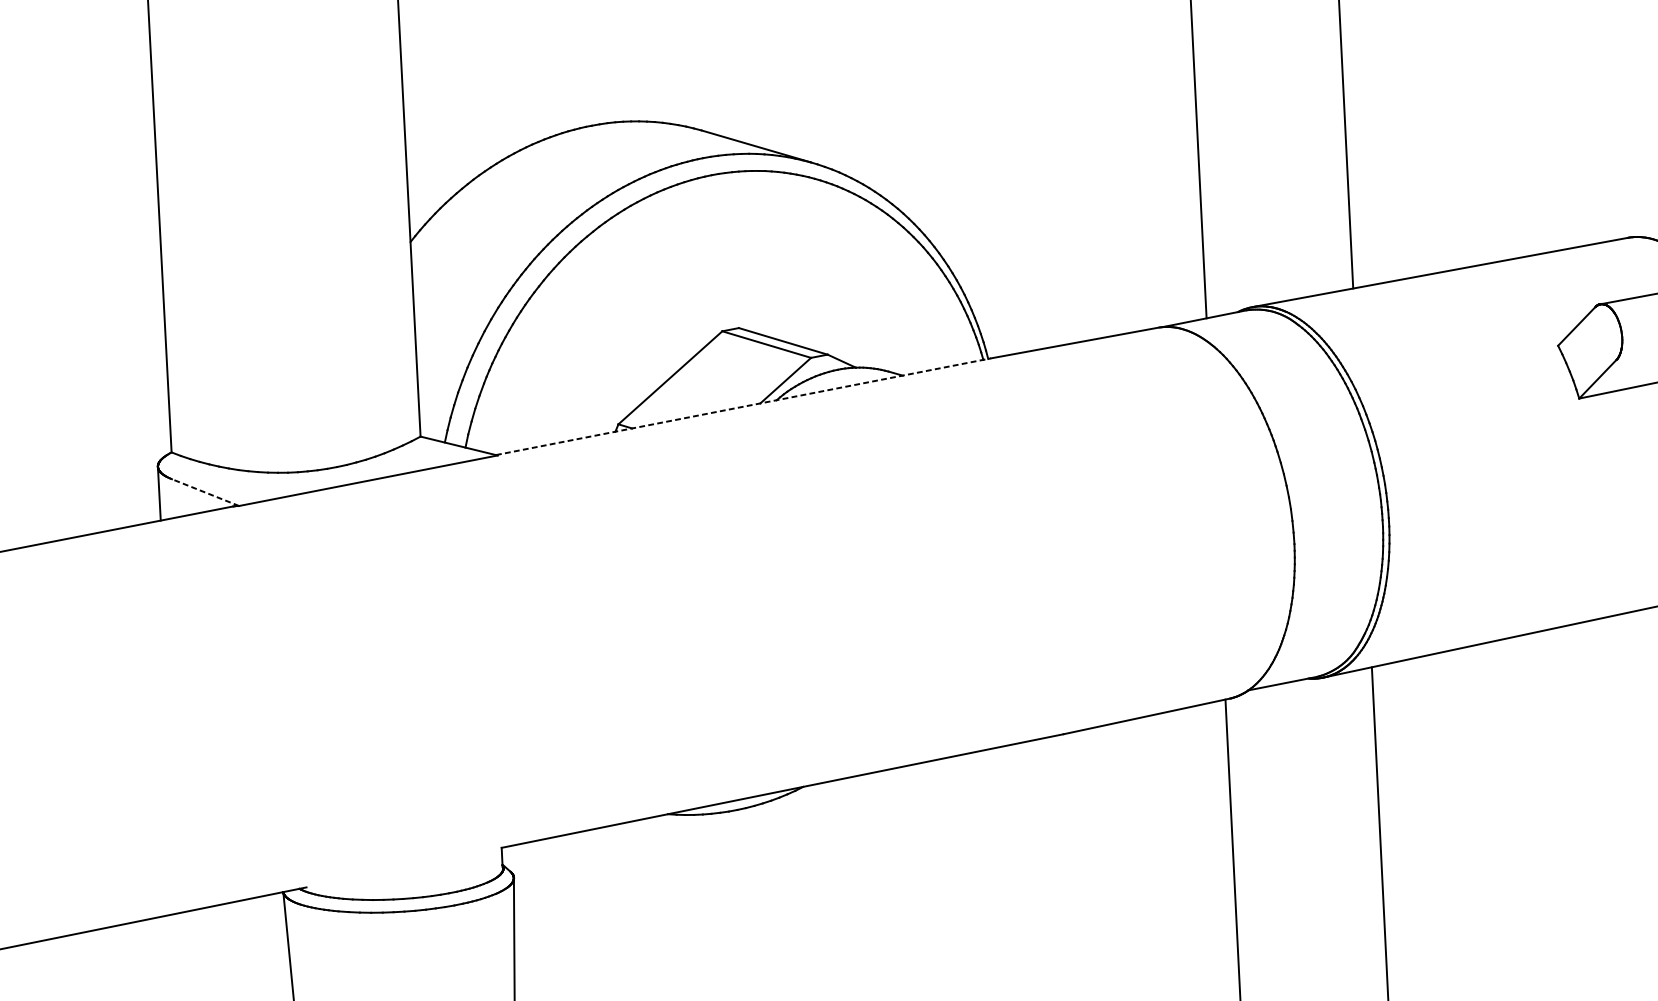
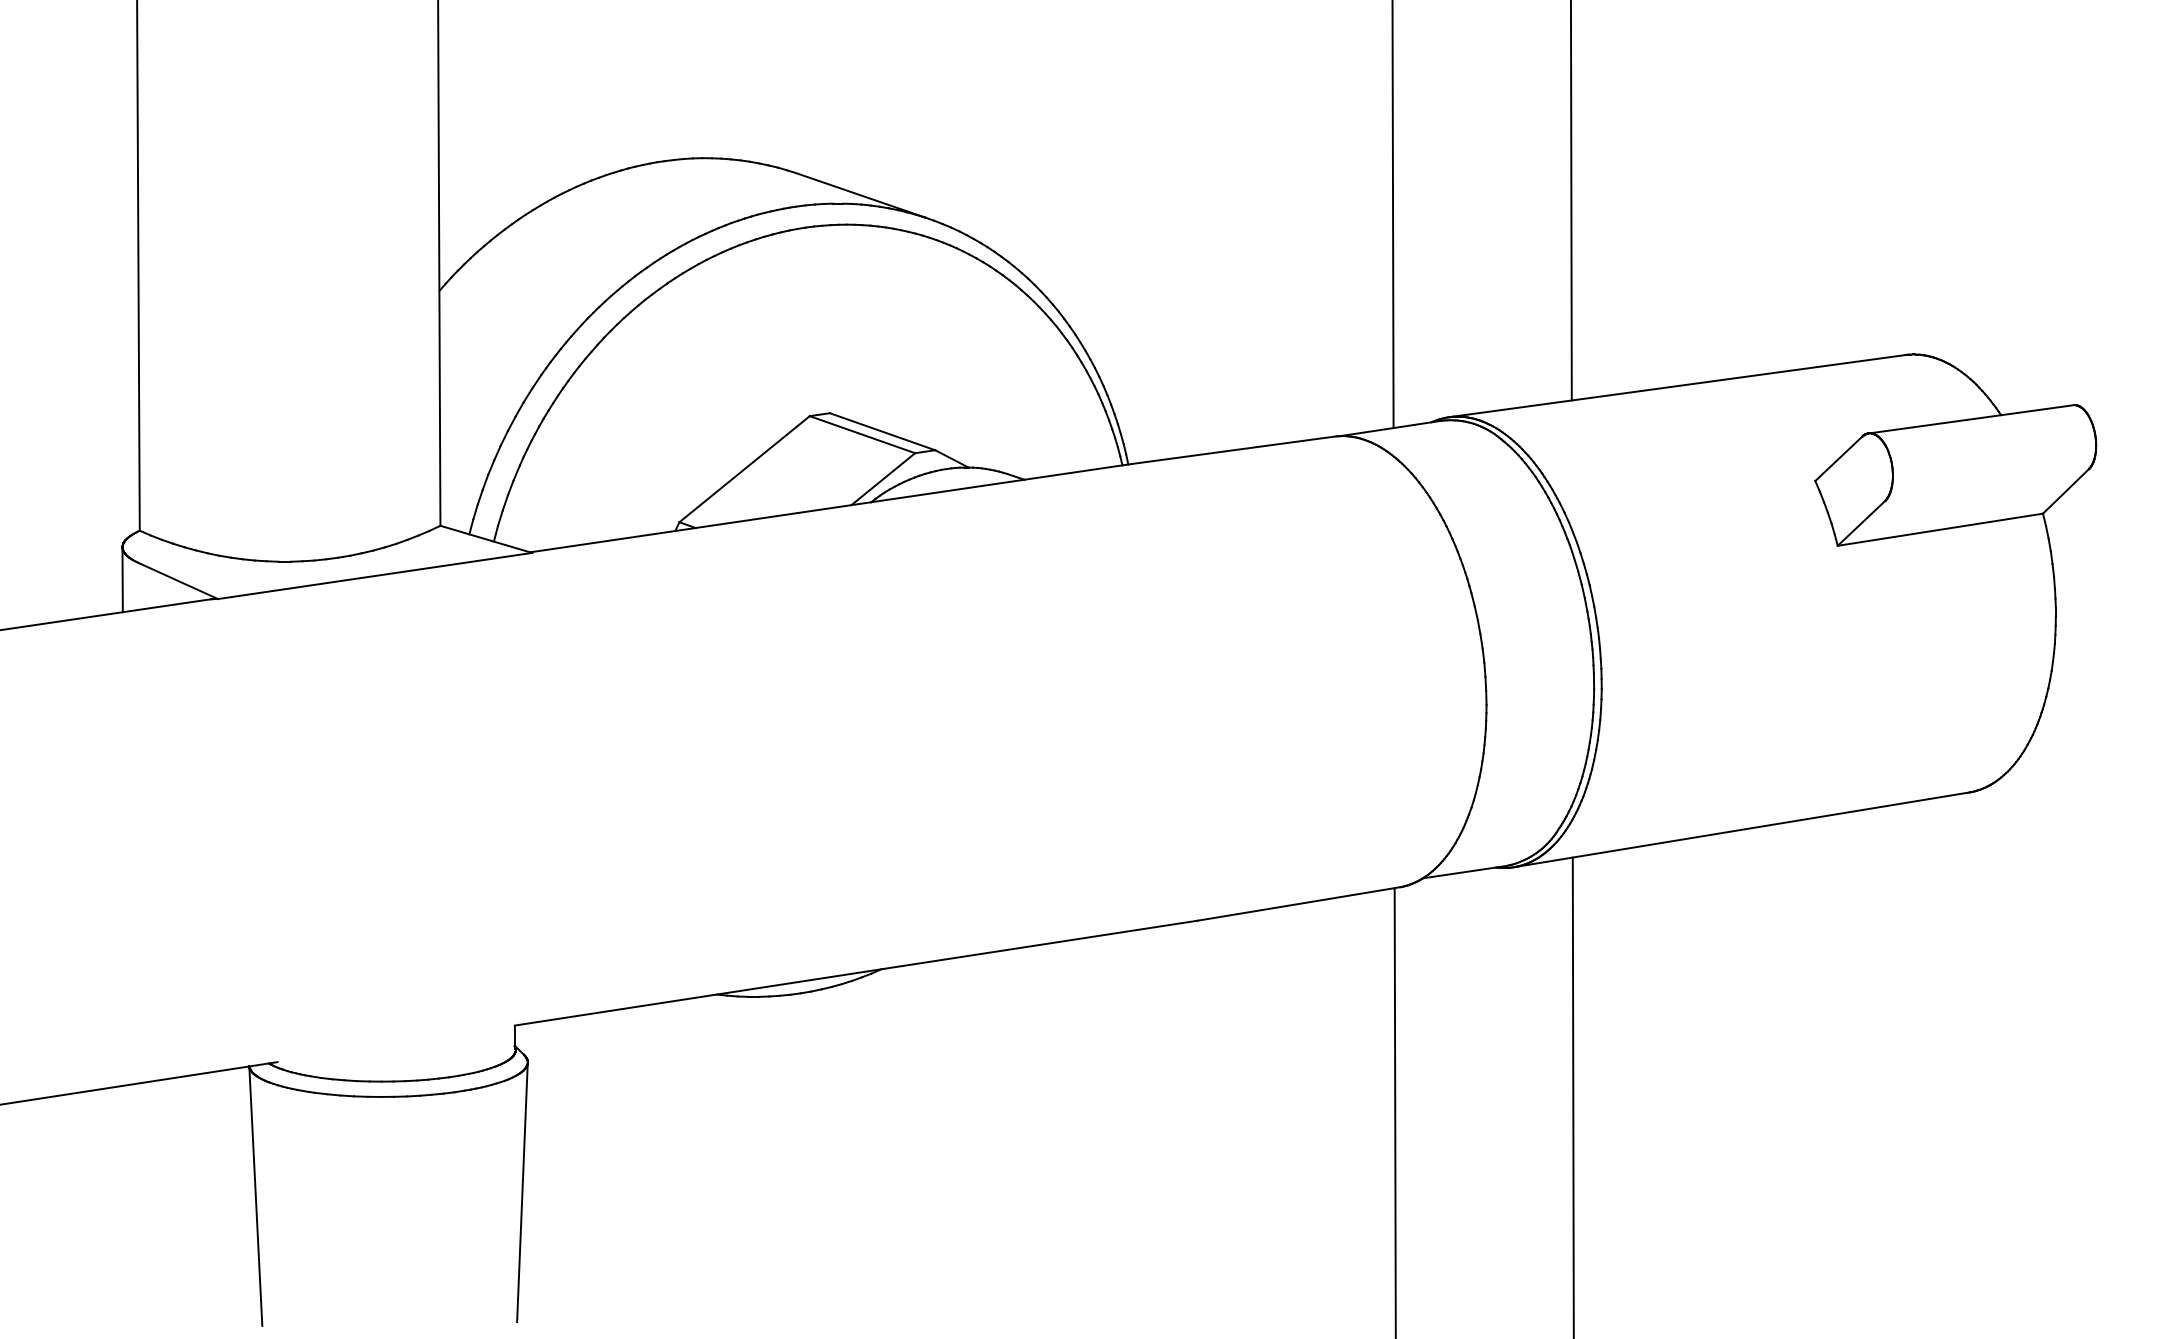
line: (743, 406) -> (831, 508), dashed -> solid
line: (205, 492) -> (178, 581), dashed -> solid

